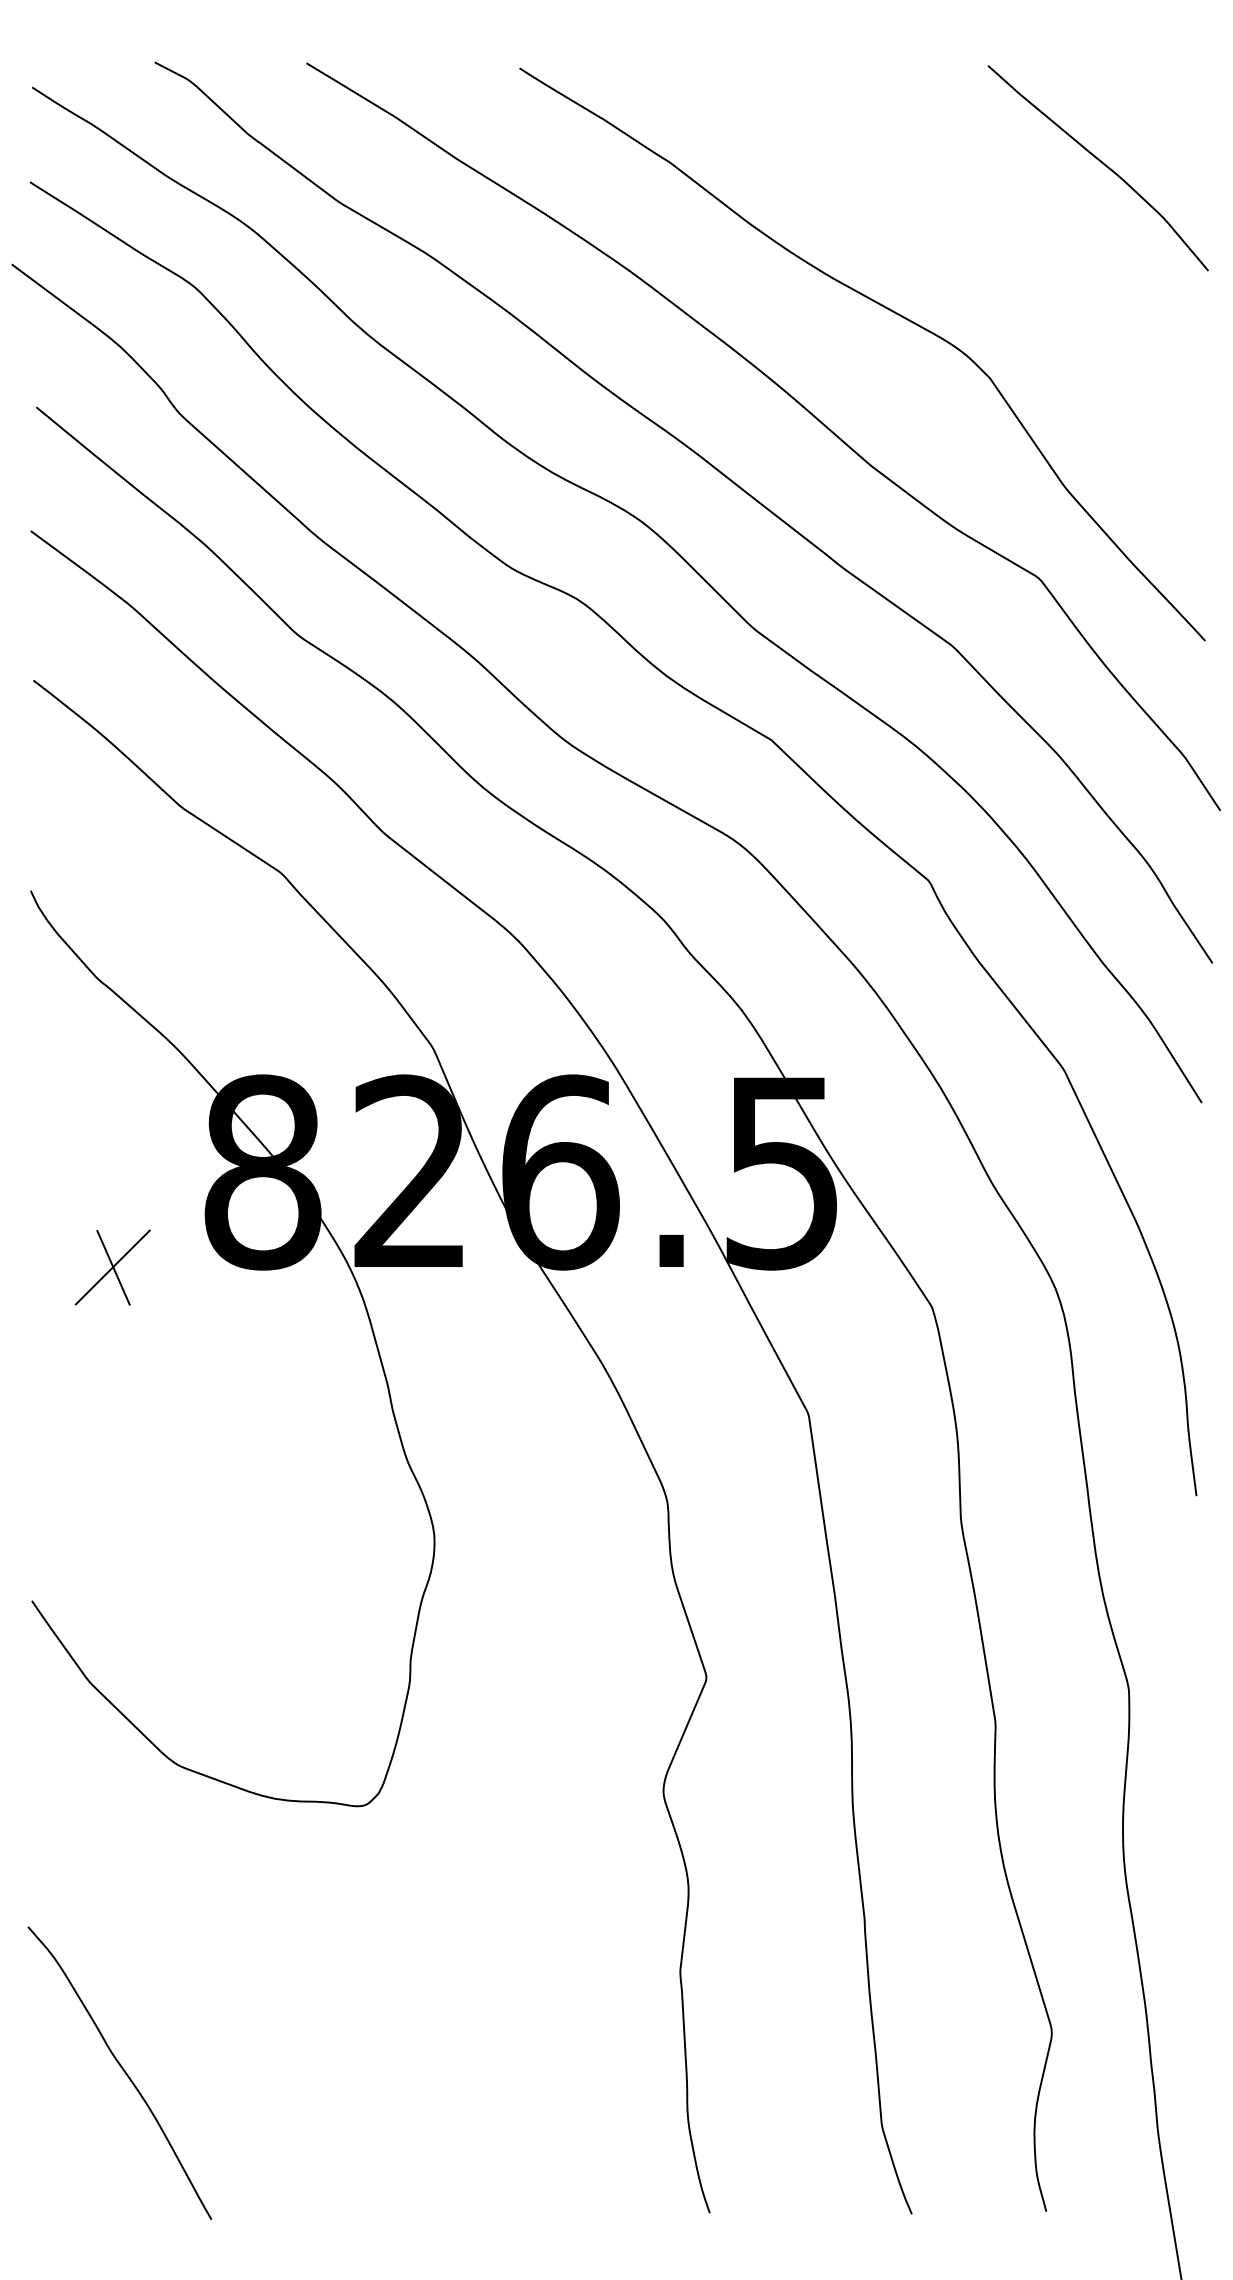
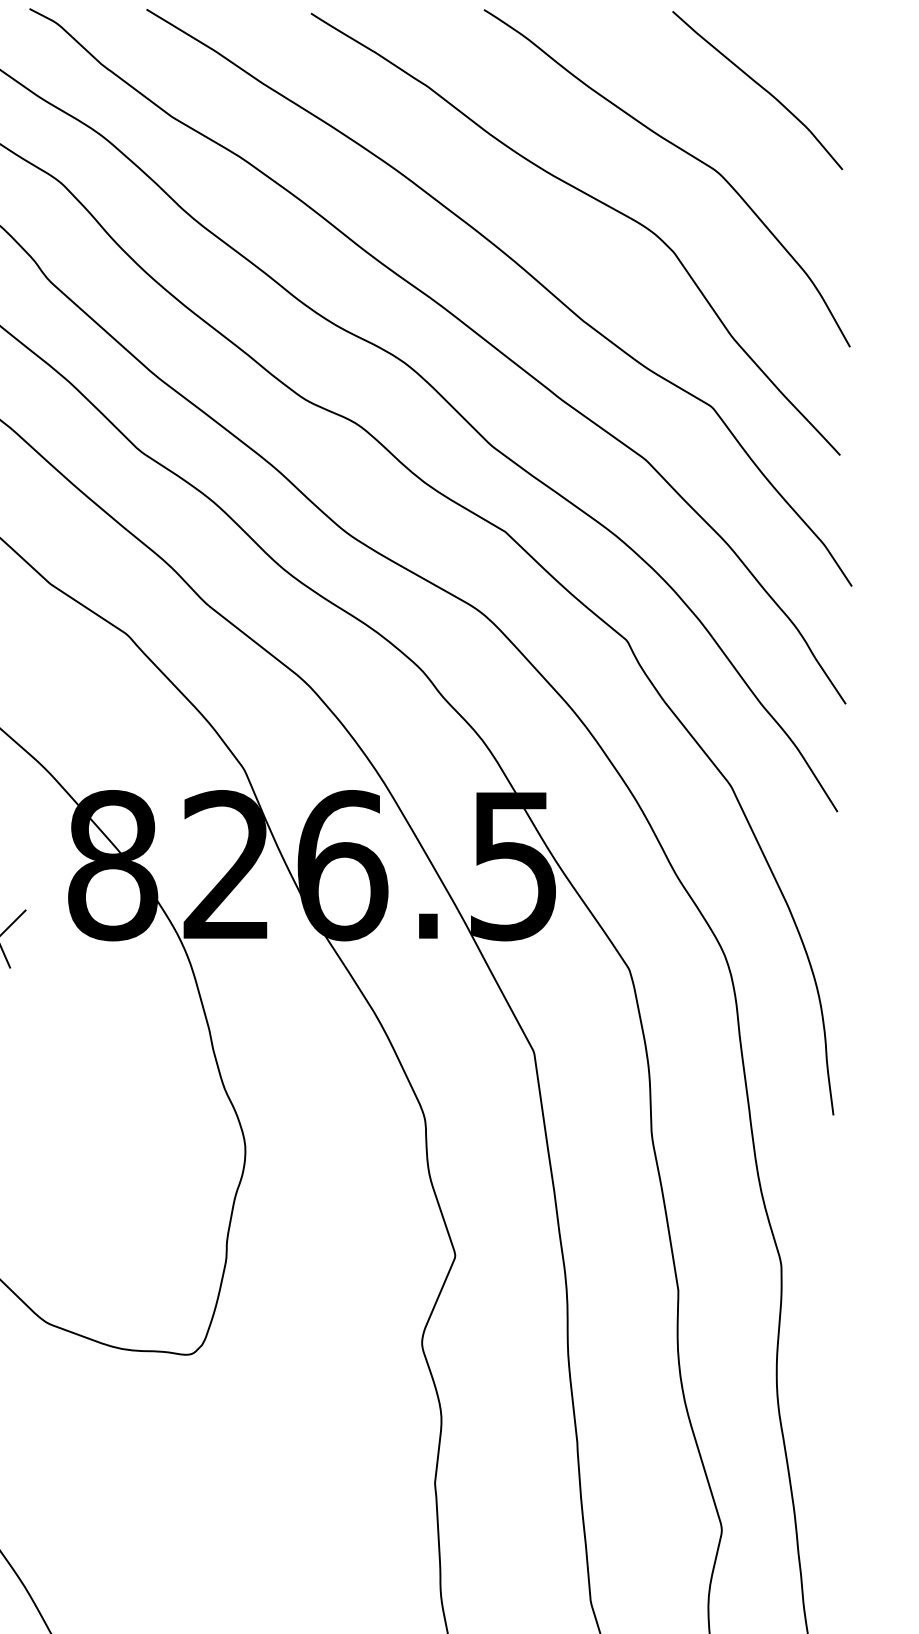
curve: (1000, 246) -> (682, 150), added

